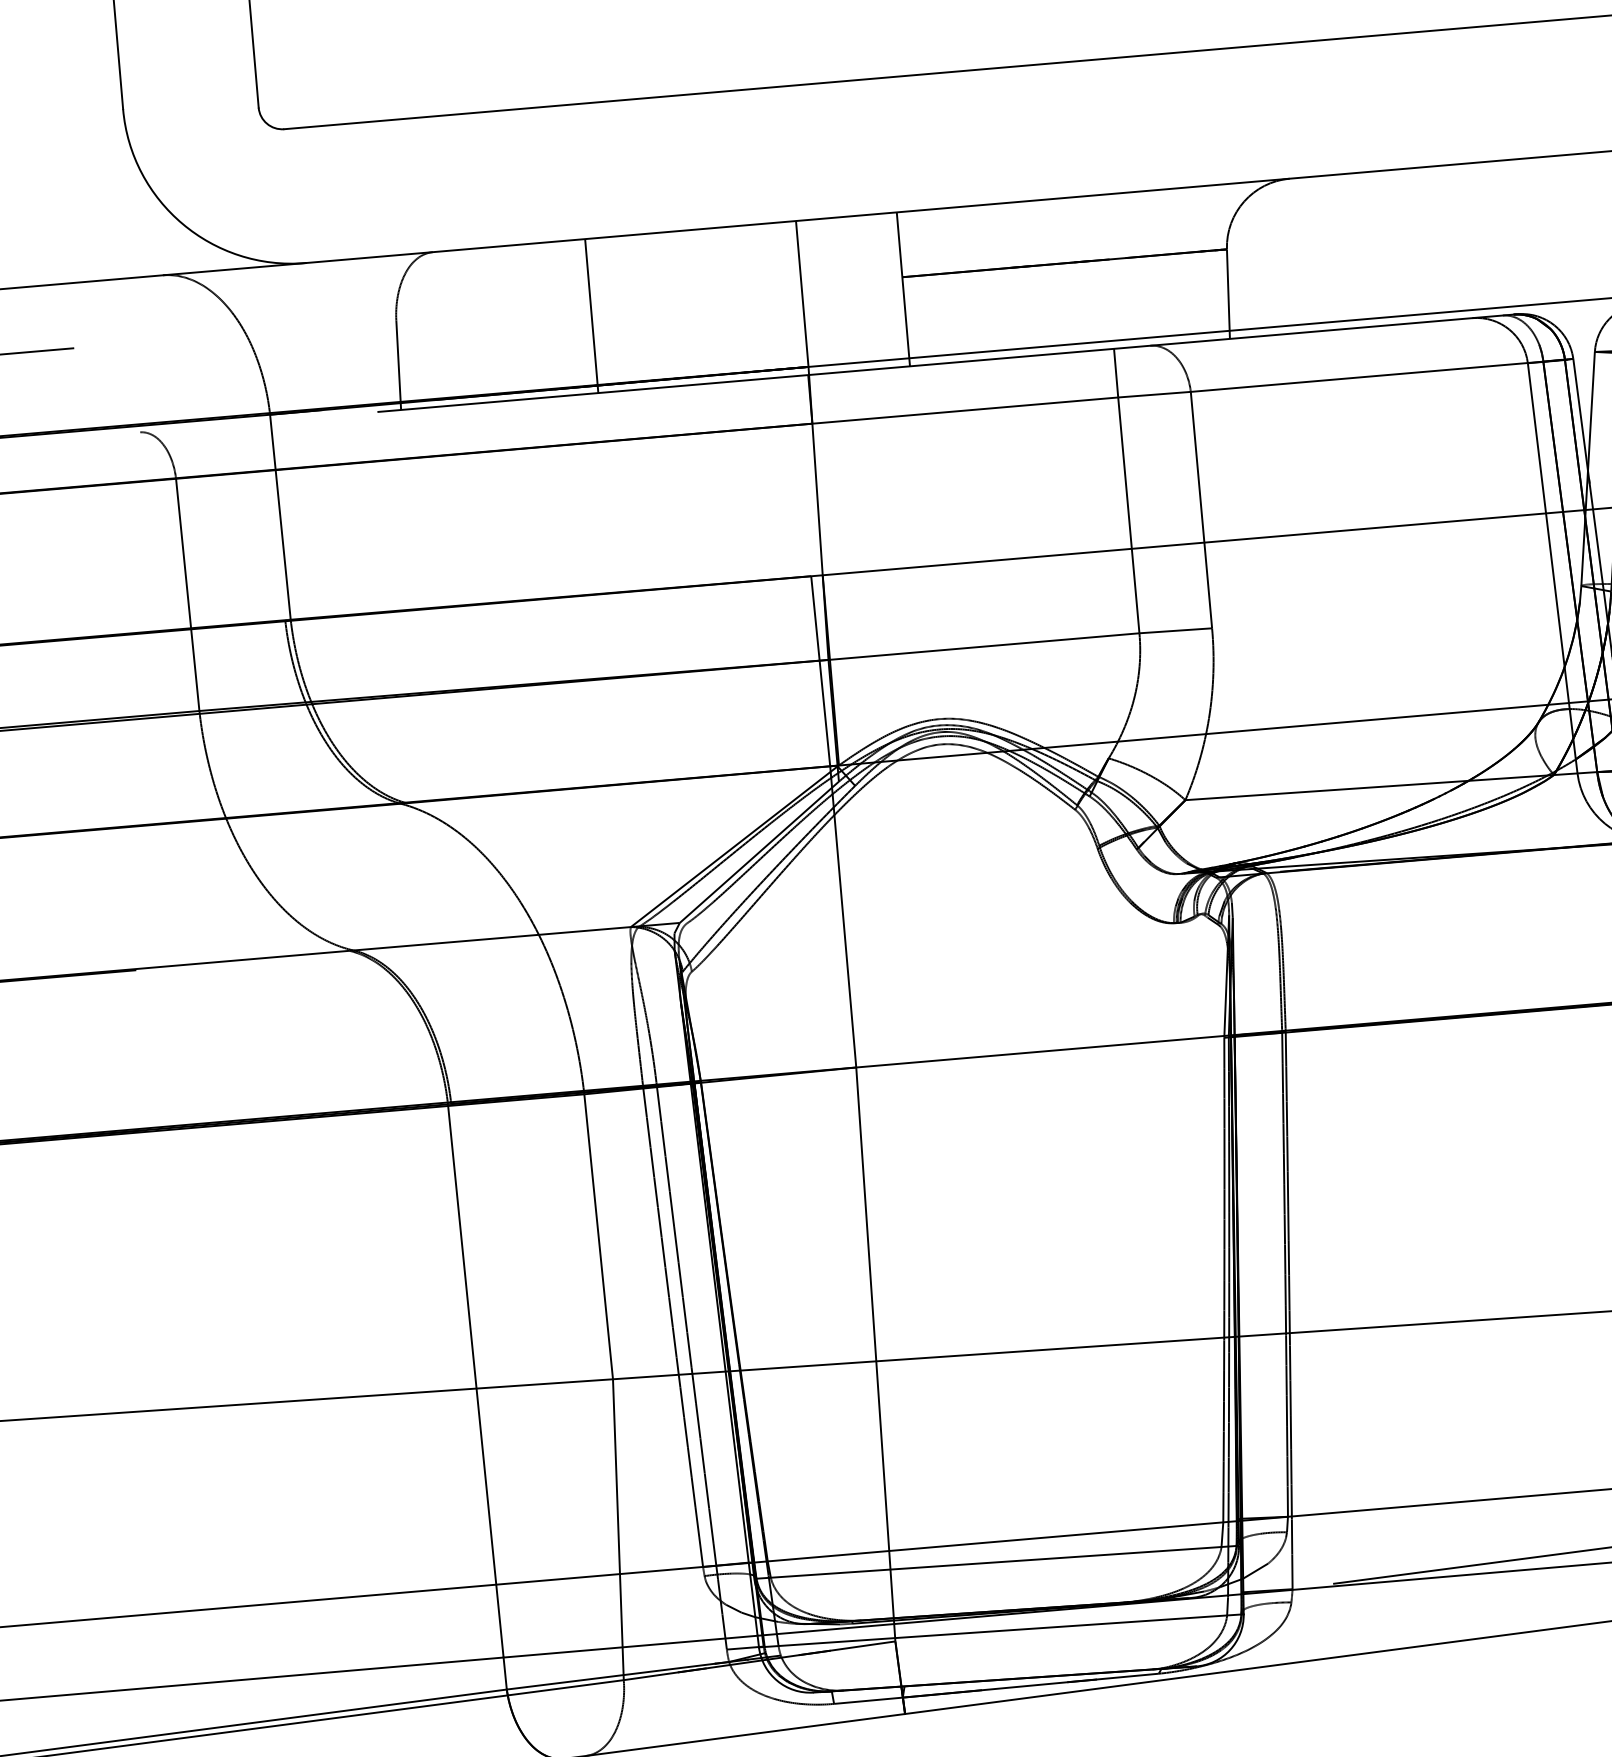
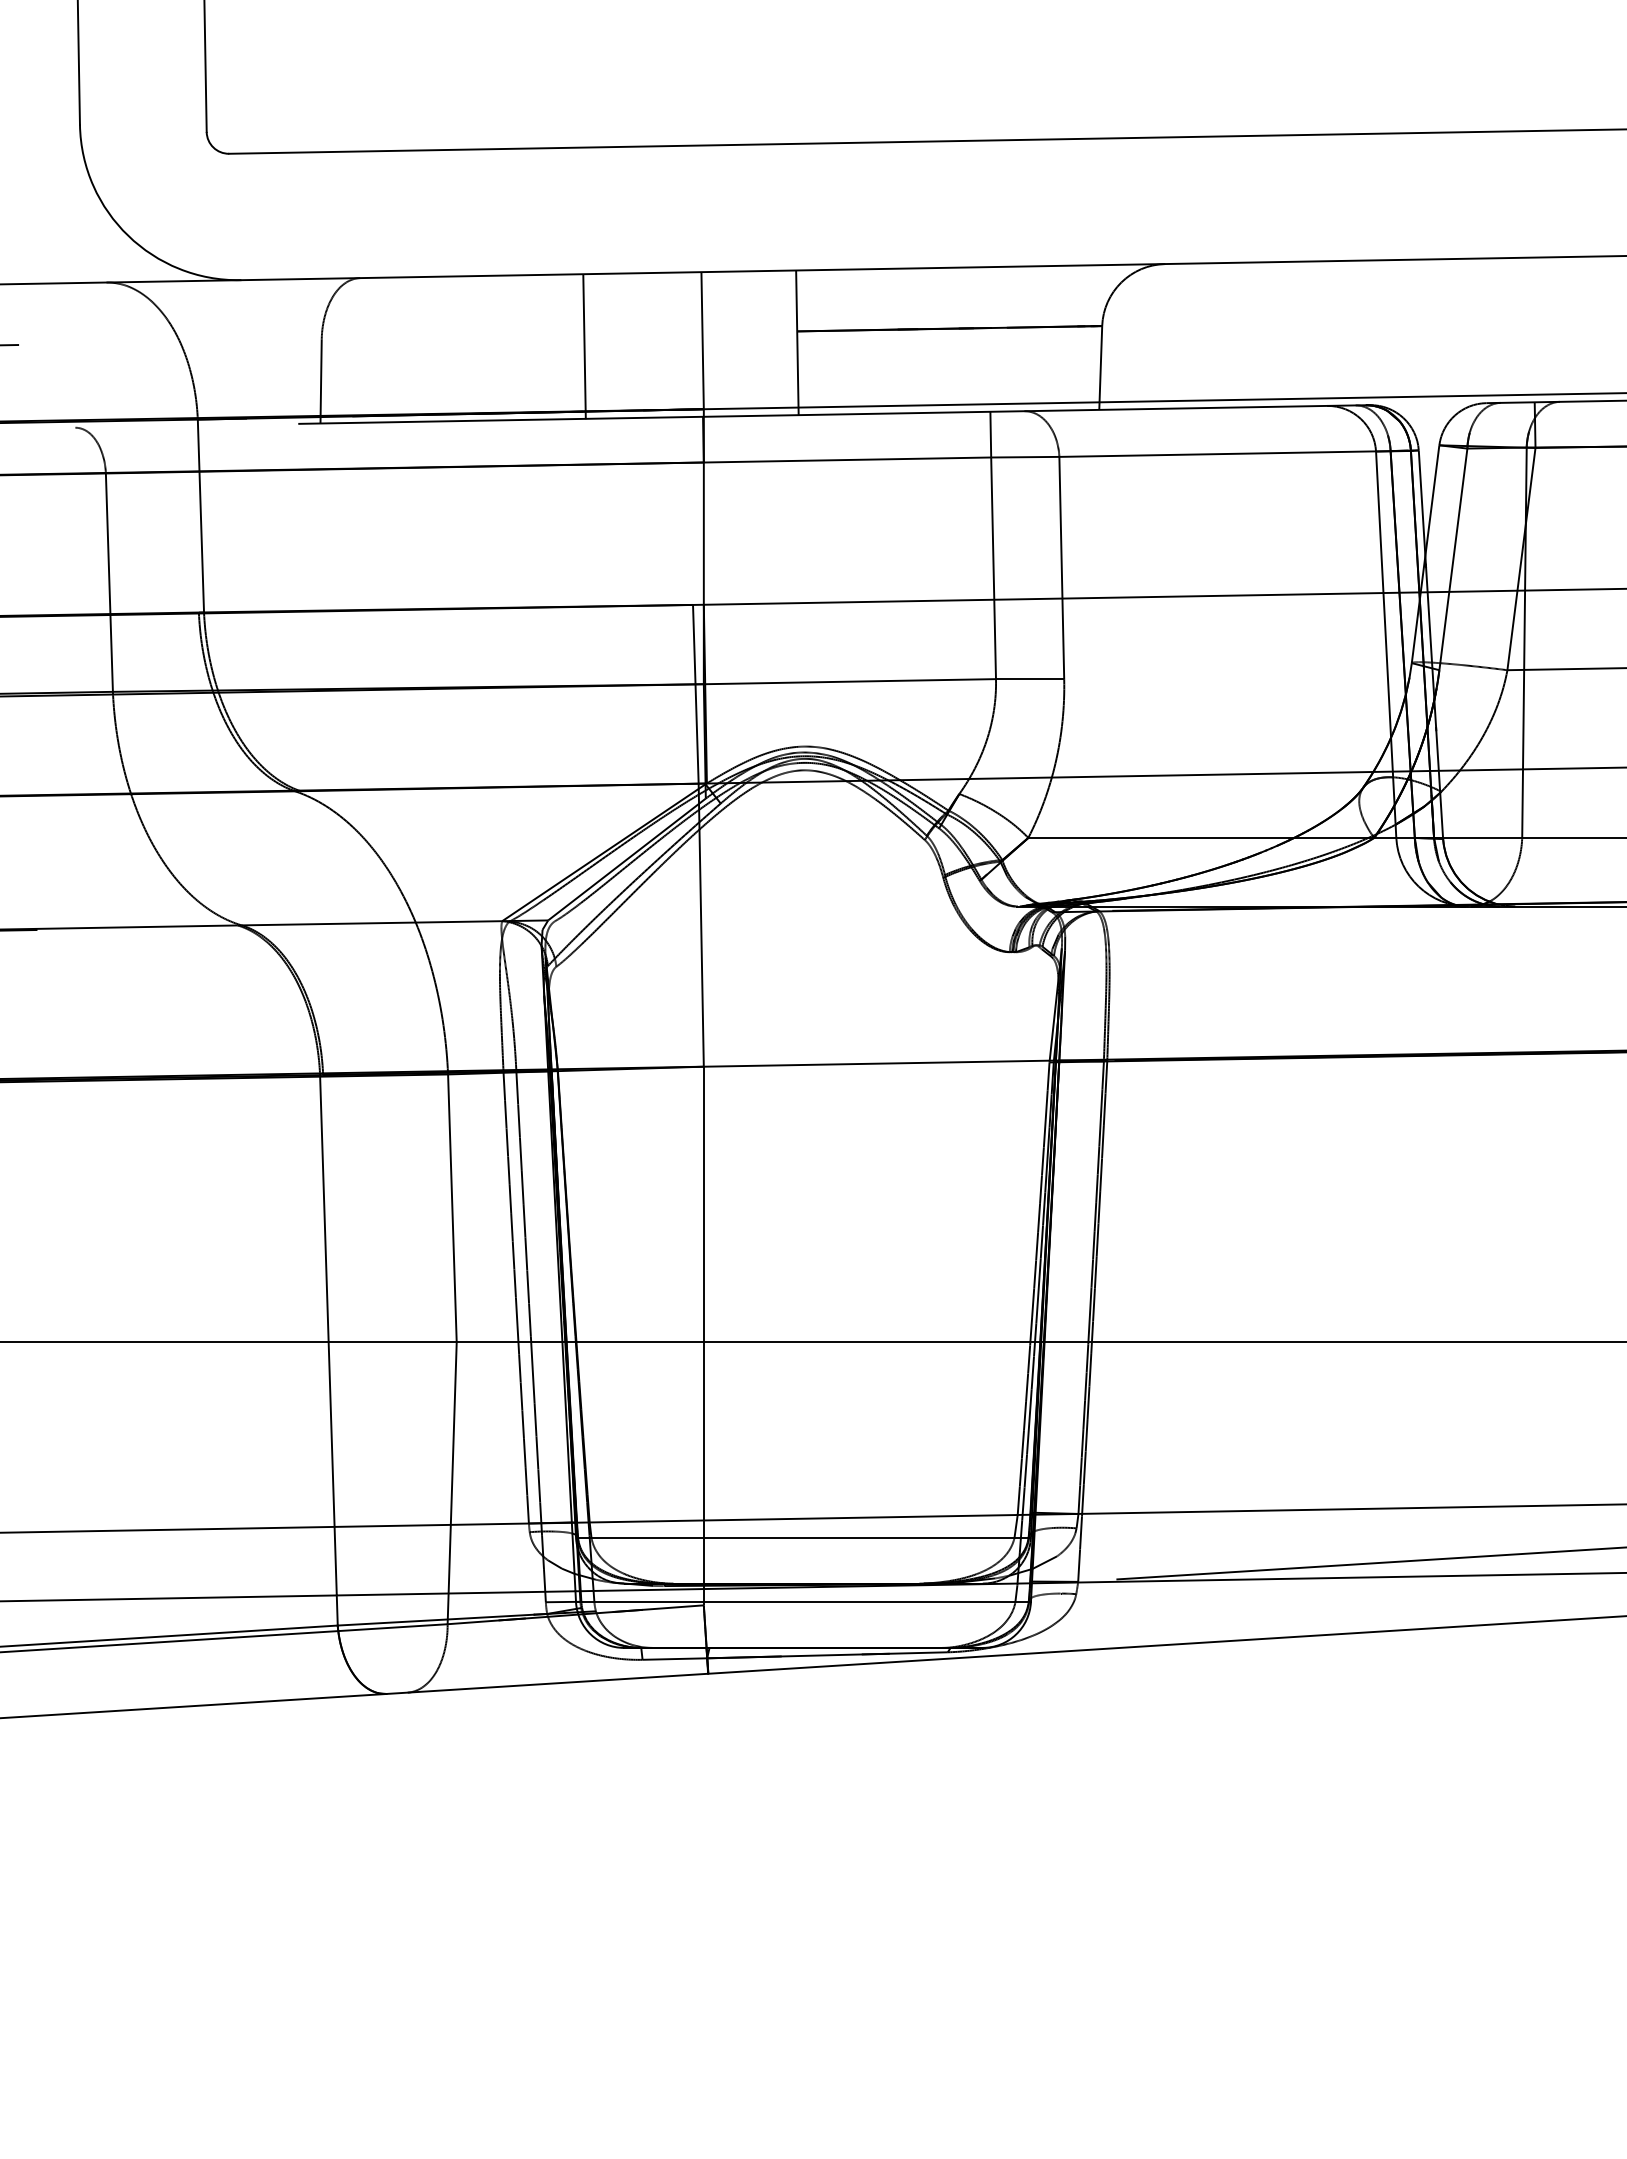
line: (591, 315) -> (584, 346), moved

